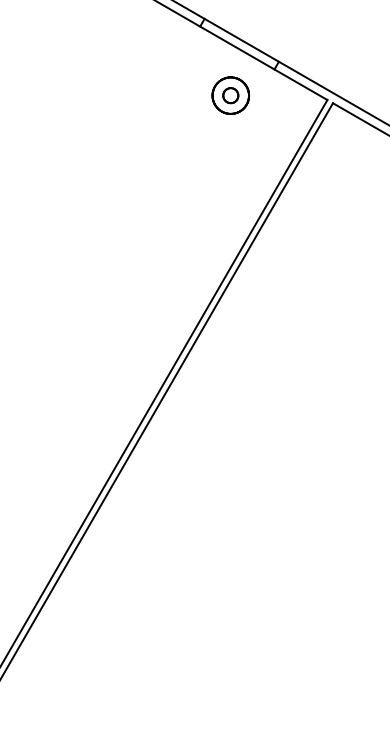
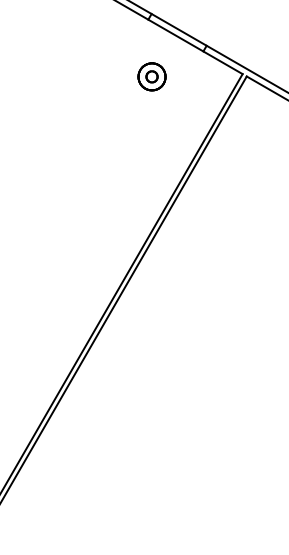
part: (230, 95) -> (151, 76), moved

